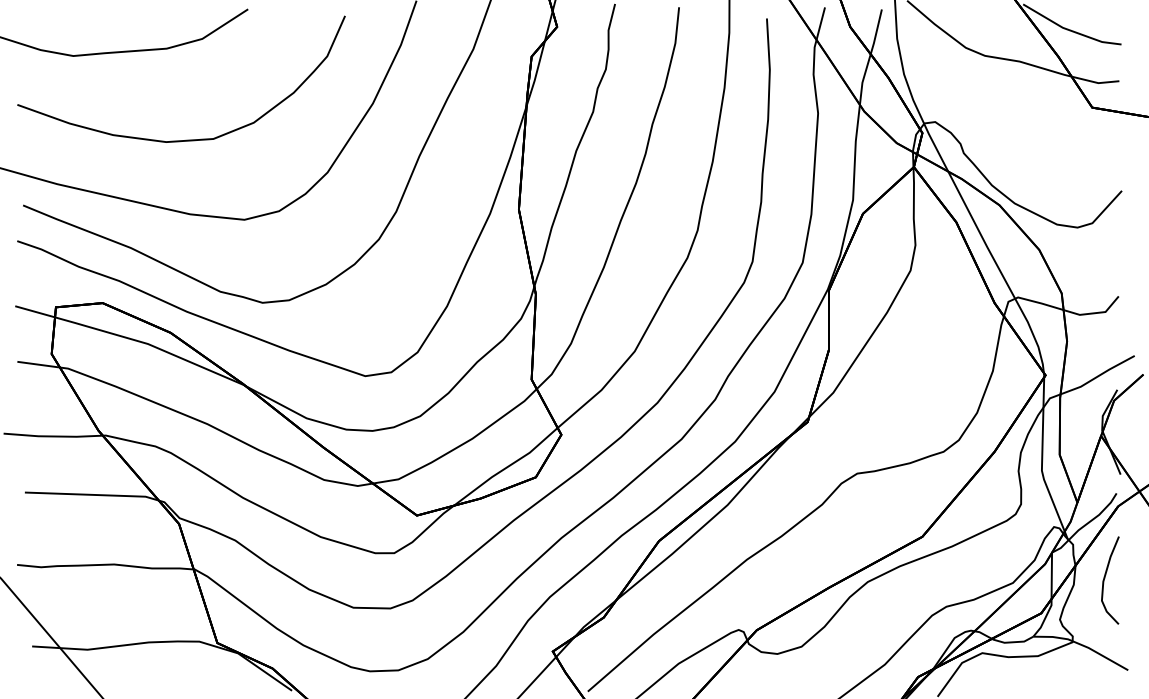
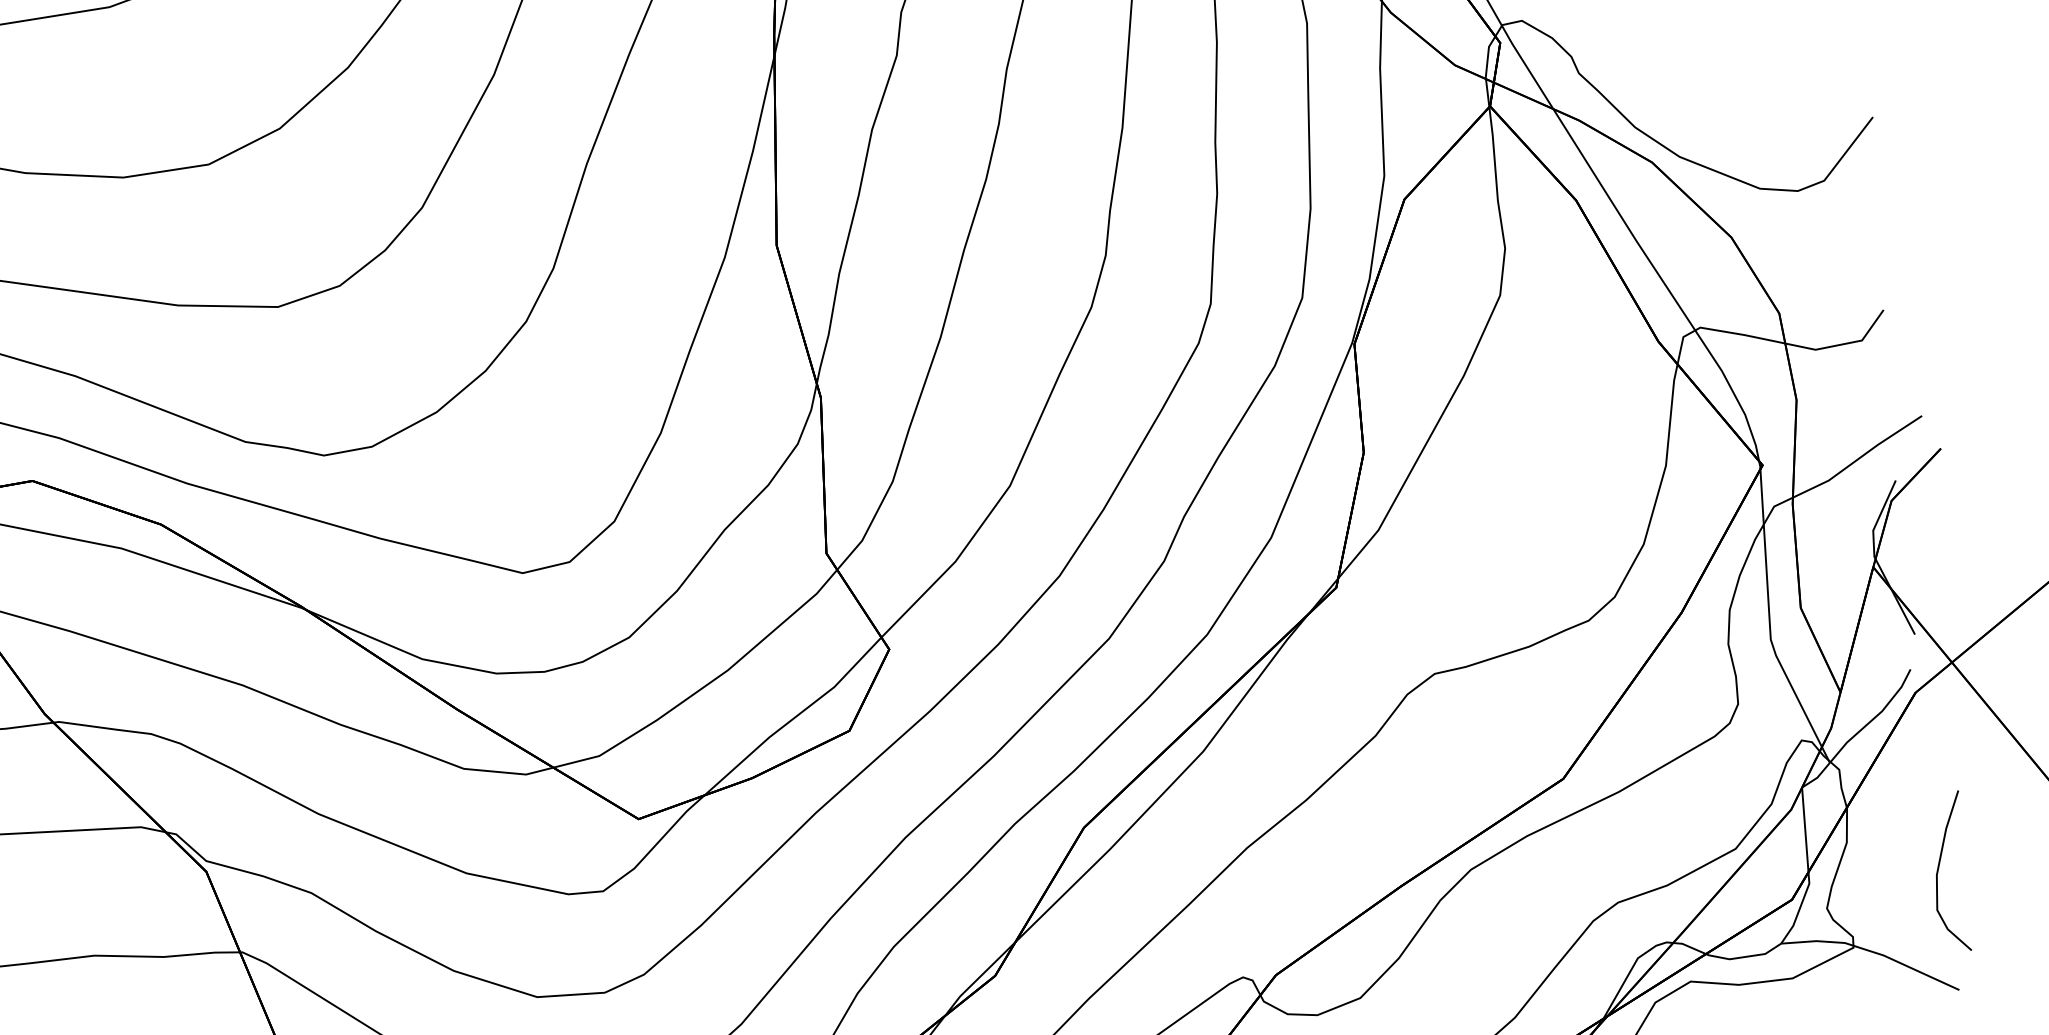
curve: (1105, 578) -> (1940, 869), moved

